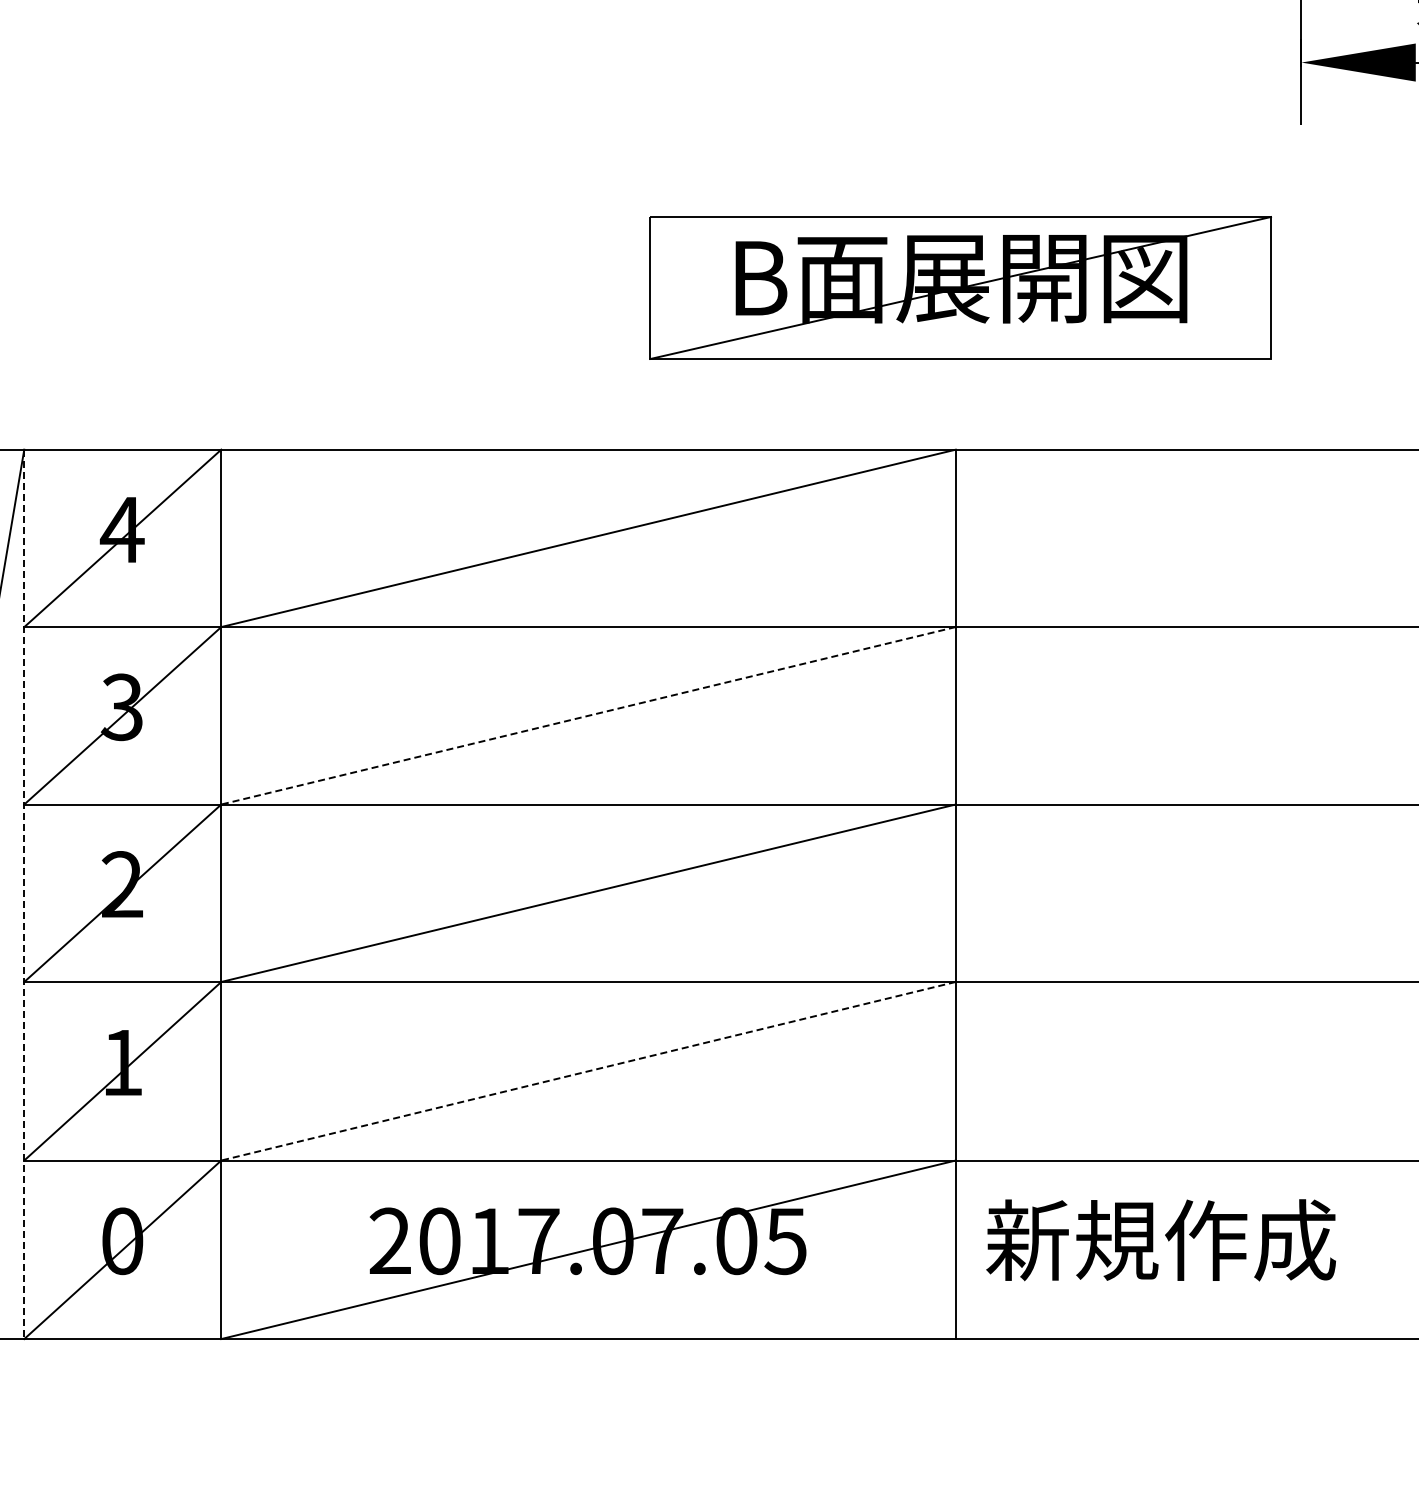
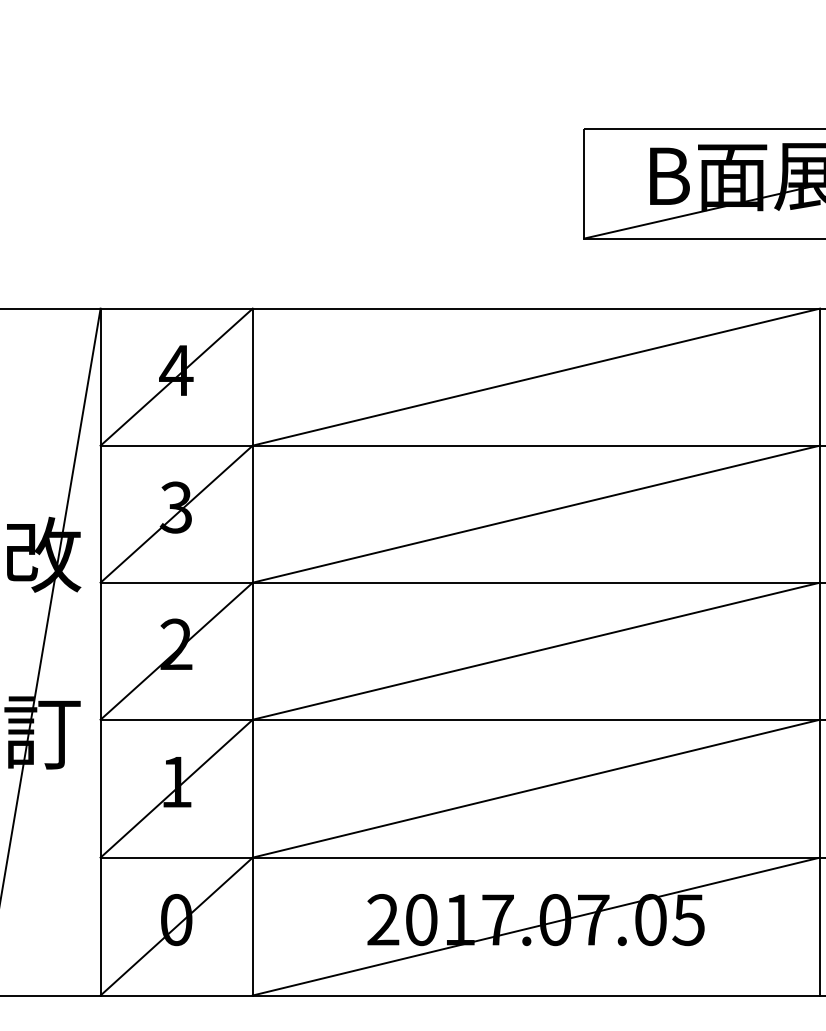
line: (588, 715) -> (536, 513), dashed -> solid
line: (24, 894) -> (100, 652), dashed -> solid
line: (588, 1071) -> (536, 788), dashed -> solid

